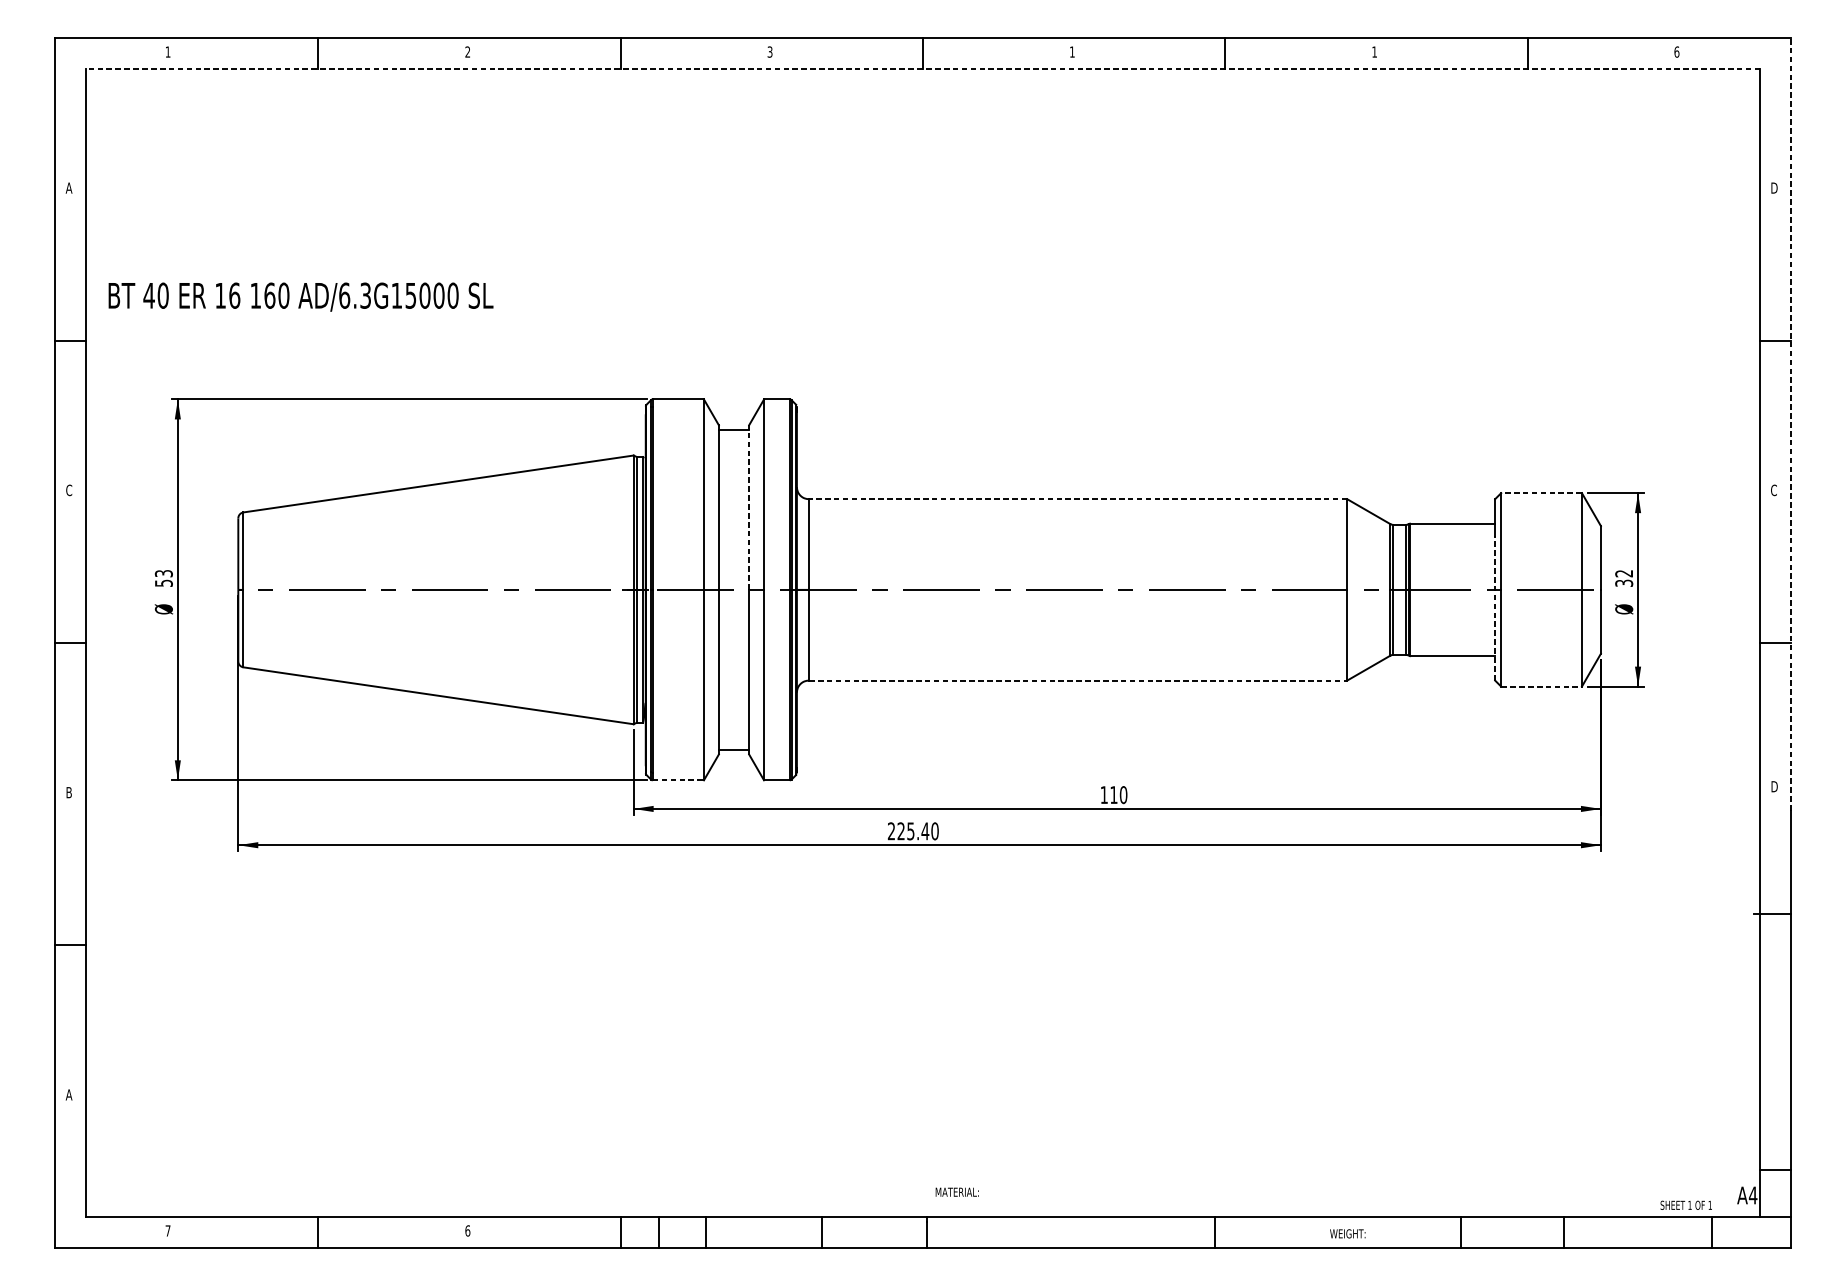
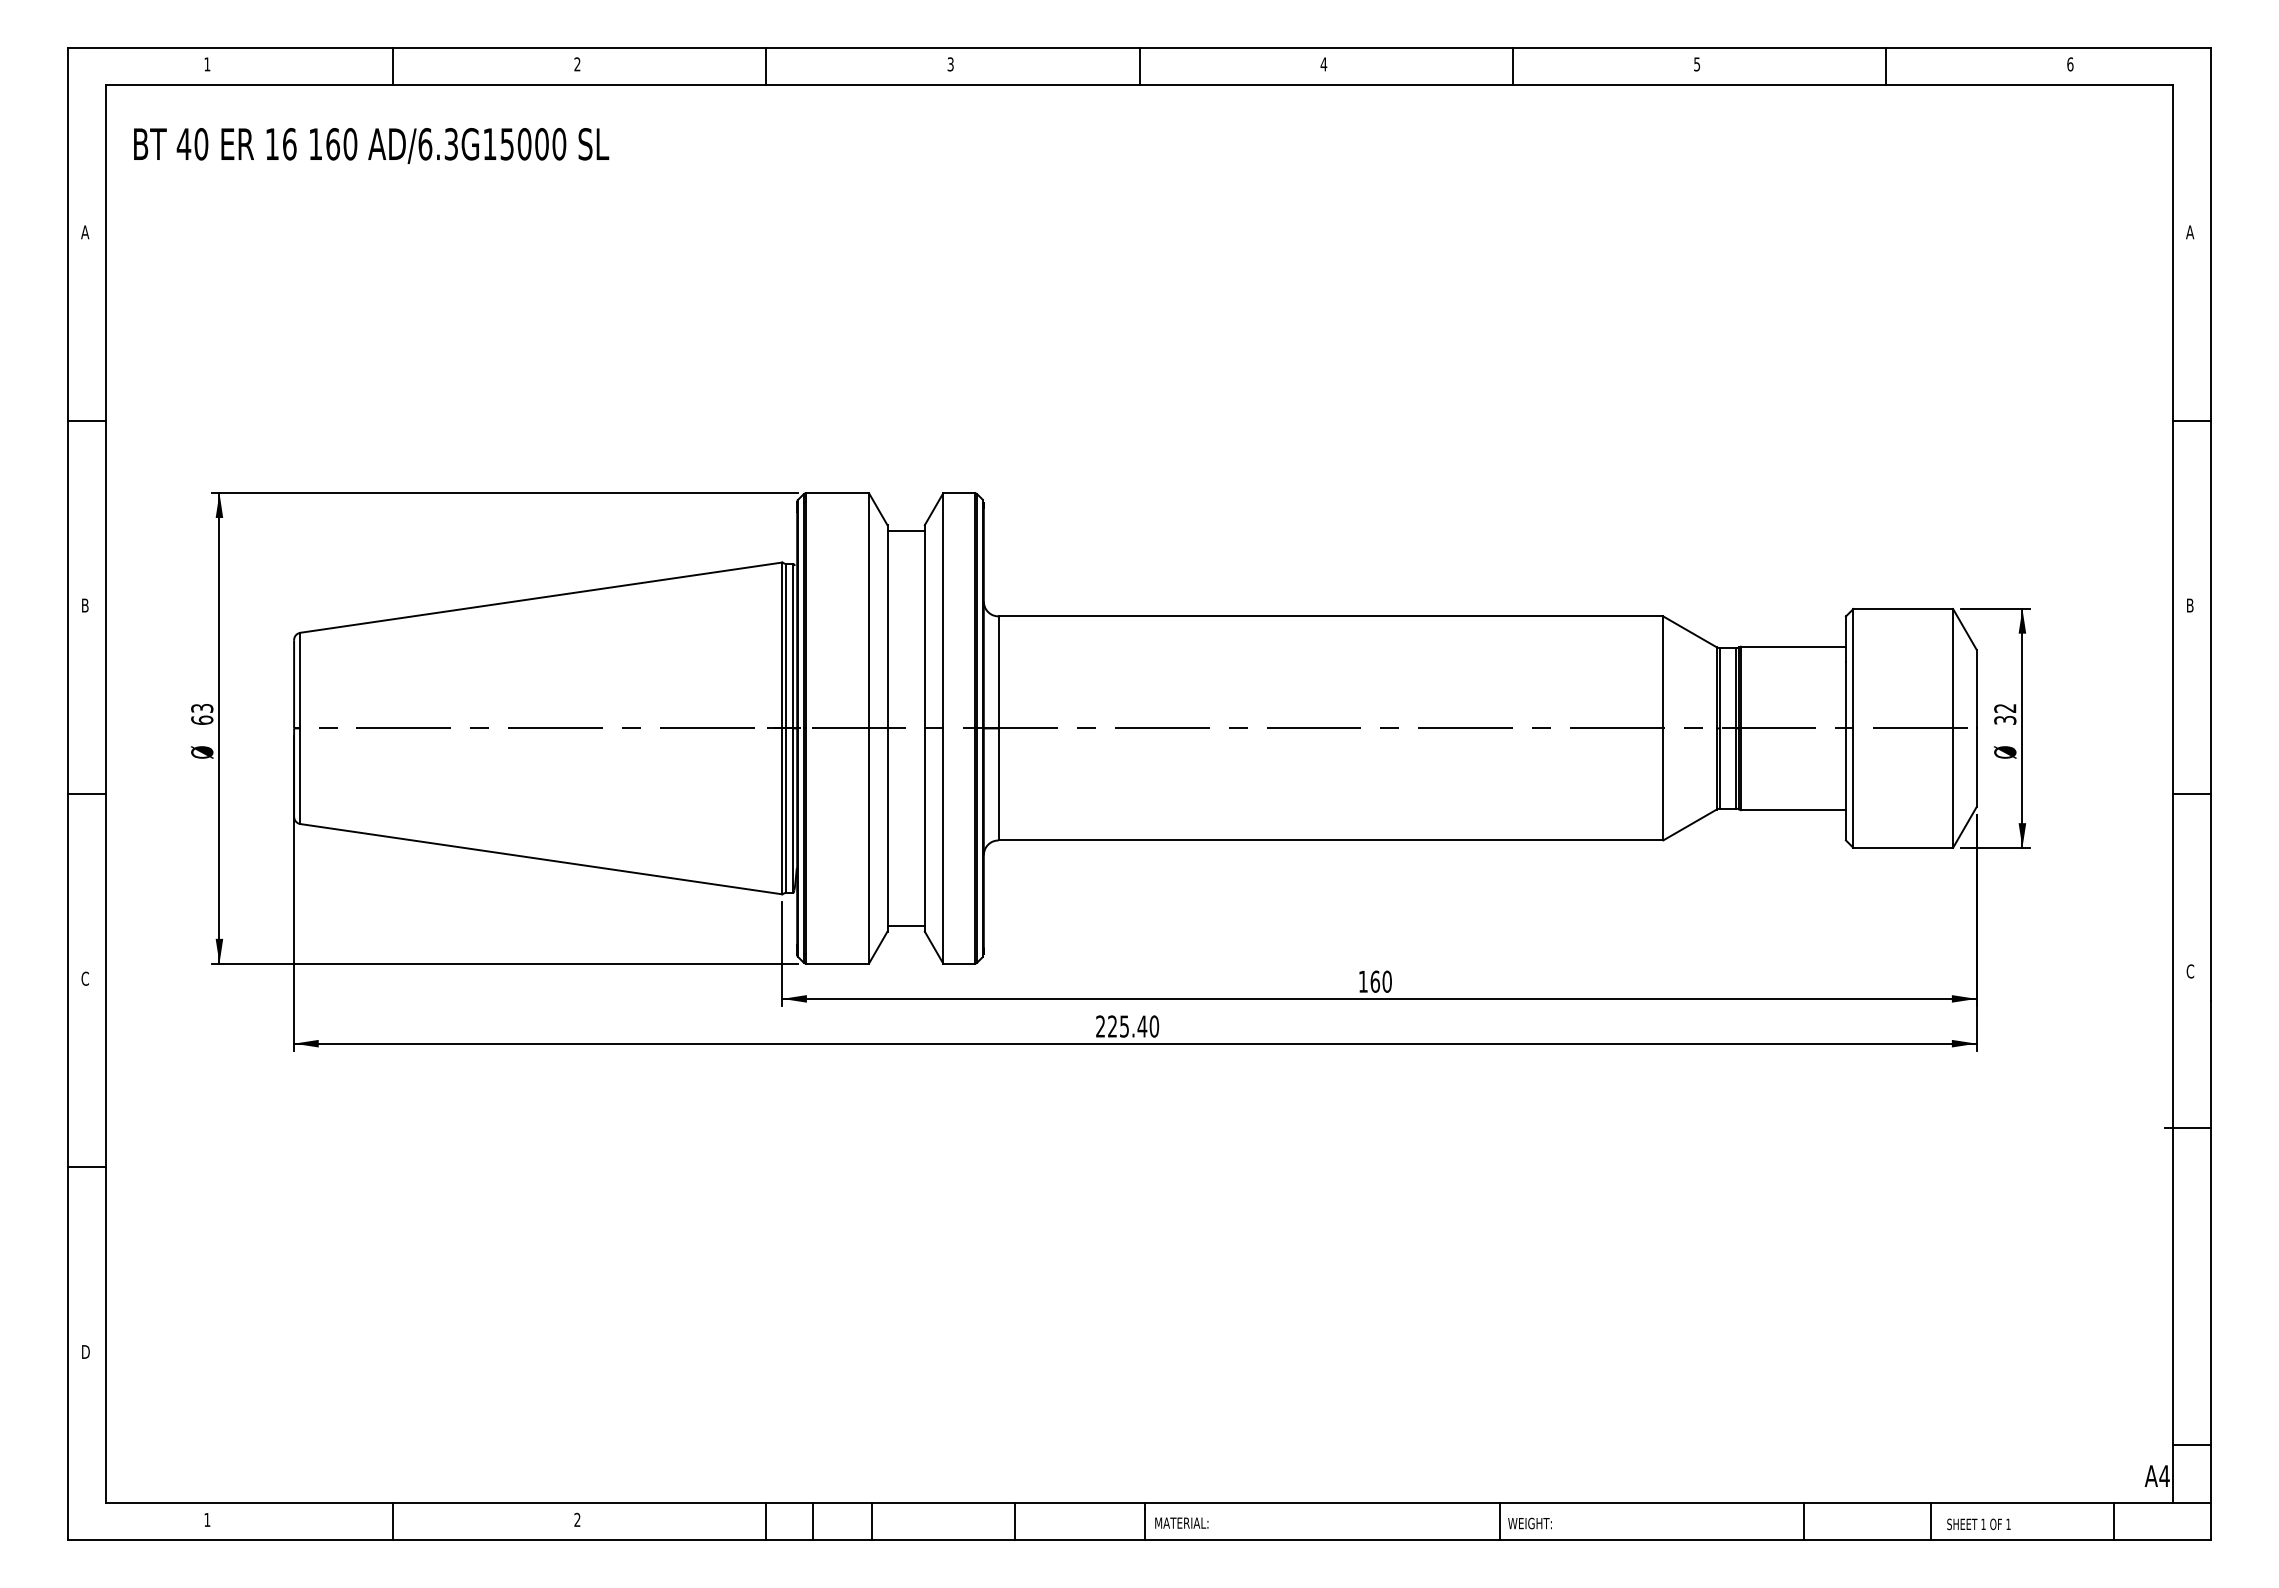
text: (1072, 52) -> (1323, 64), 1 -> 4
text: (1374, 52) -> (1697, 64), 1 -> 5
line: (923, 68) -> (1139, 84), dashed -> solid
text: (1774, 188) -> (2190, 232), D -> A
text: (300, 296) -> (371, 145), moved
line: (1790, 424) -> (2210, 524), dashed -> solid
text: (68, 490) -> (84, 605), C -> B
text: (1773, 490) -> (2189, 605), C -> B
line: (1541, 493) -> (1903, 609), dashed -> solid
line: (1077, 499) -> (1330, 616), dashed -> solid
line: (748, 507) -> (924, 626), dashed -> solid
text: (164, 582) -> (202, 719), 53 -> 63
line: (1494, 608) -> (1845, 751), dashed -> solid
line: (1078, 680) -> (1331, 840), dashed -> solid
line: (1541, 686) -> (1903, 847), dashed -> solid
line: (678, 780) -> (837, 963), dashed -> solid
text: (1774, 786) -> (2190, 971), D -> C
text: (68, 792) -> (84, 978), B -> C
text: (1114, 794) -> (1375, 981), 110 -> 160
text: (69, 1094) -> (85, 1351), A -> D
text: (957, 1191) -> (1181, 1522), moved
text: (1685, 1205) -> (1978, 1524), moved
text: (168, 1230) -> (207, 1519), 7 -> 1
text: (467, 1230) -> (577, 1519), 6 -> 2
text: (1347, 1233) -> (1529, 1523), moved

